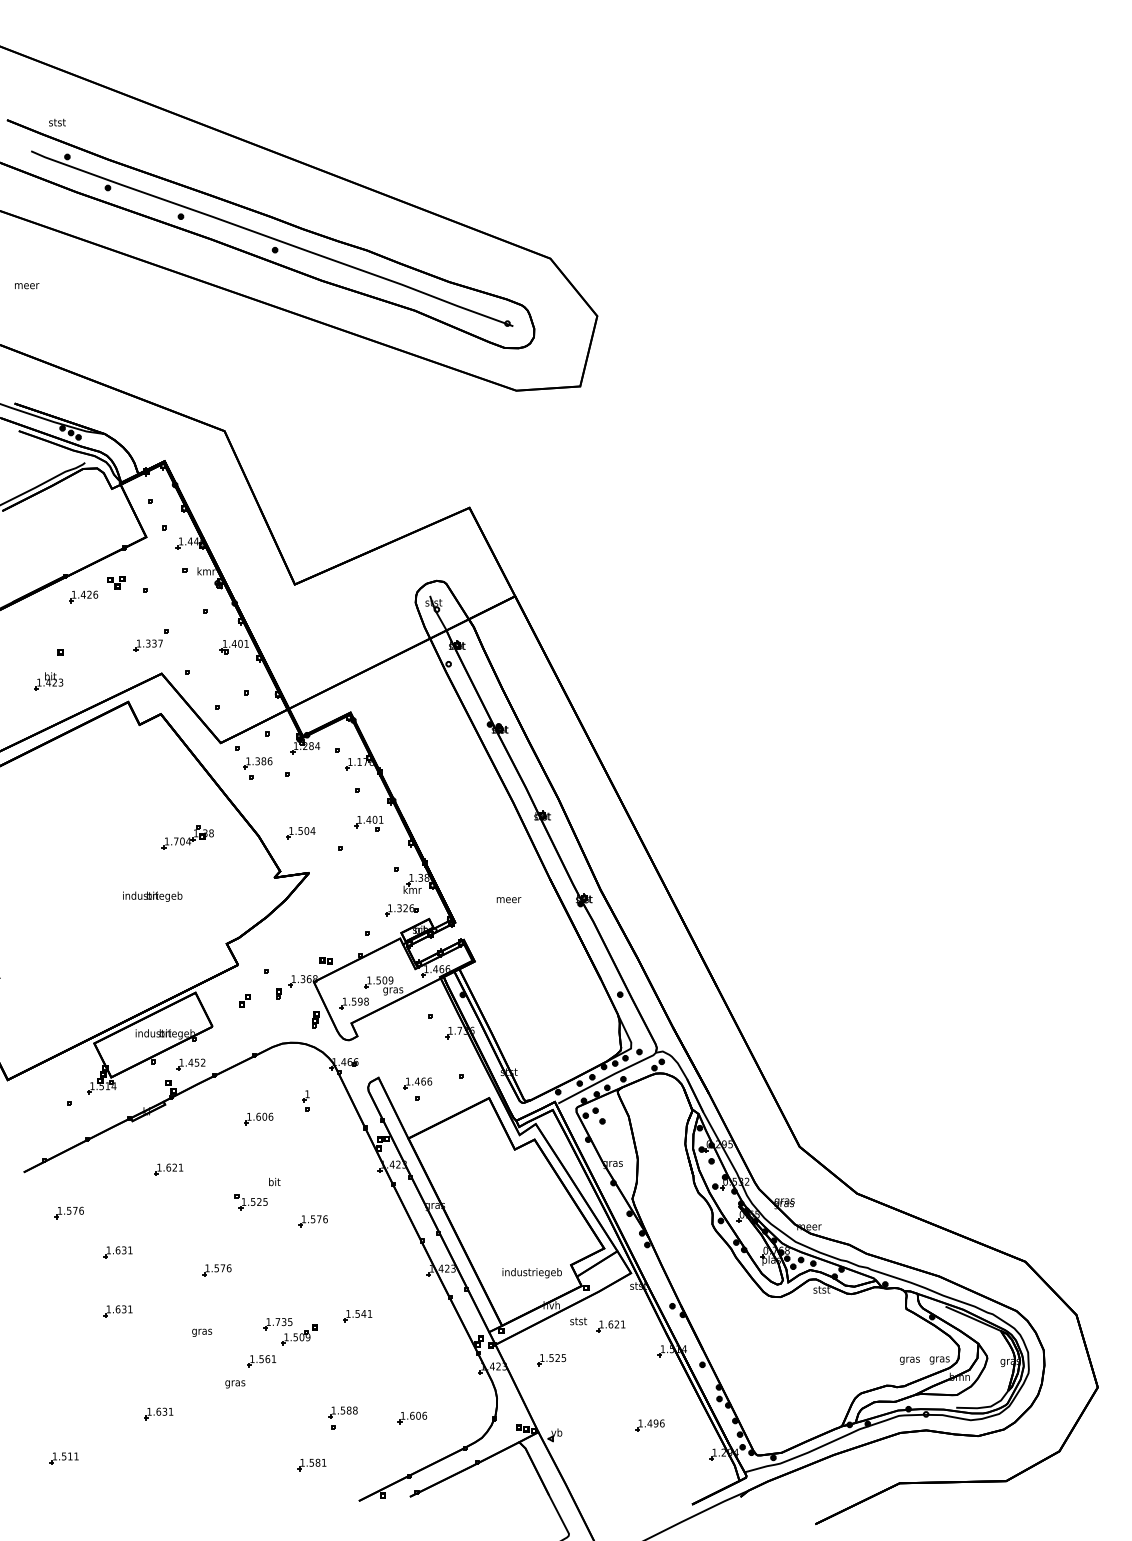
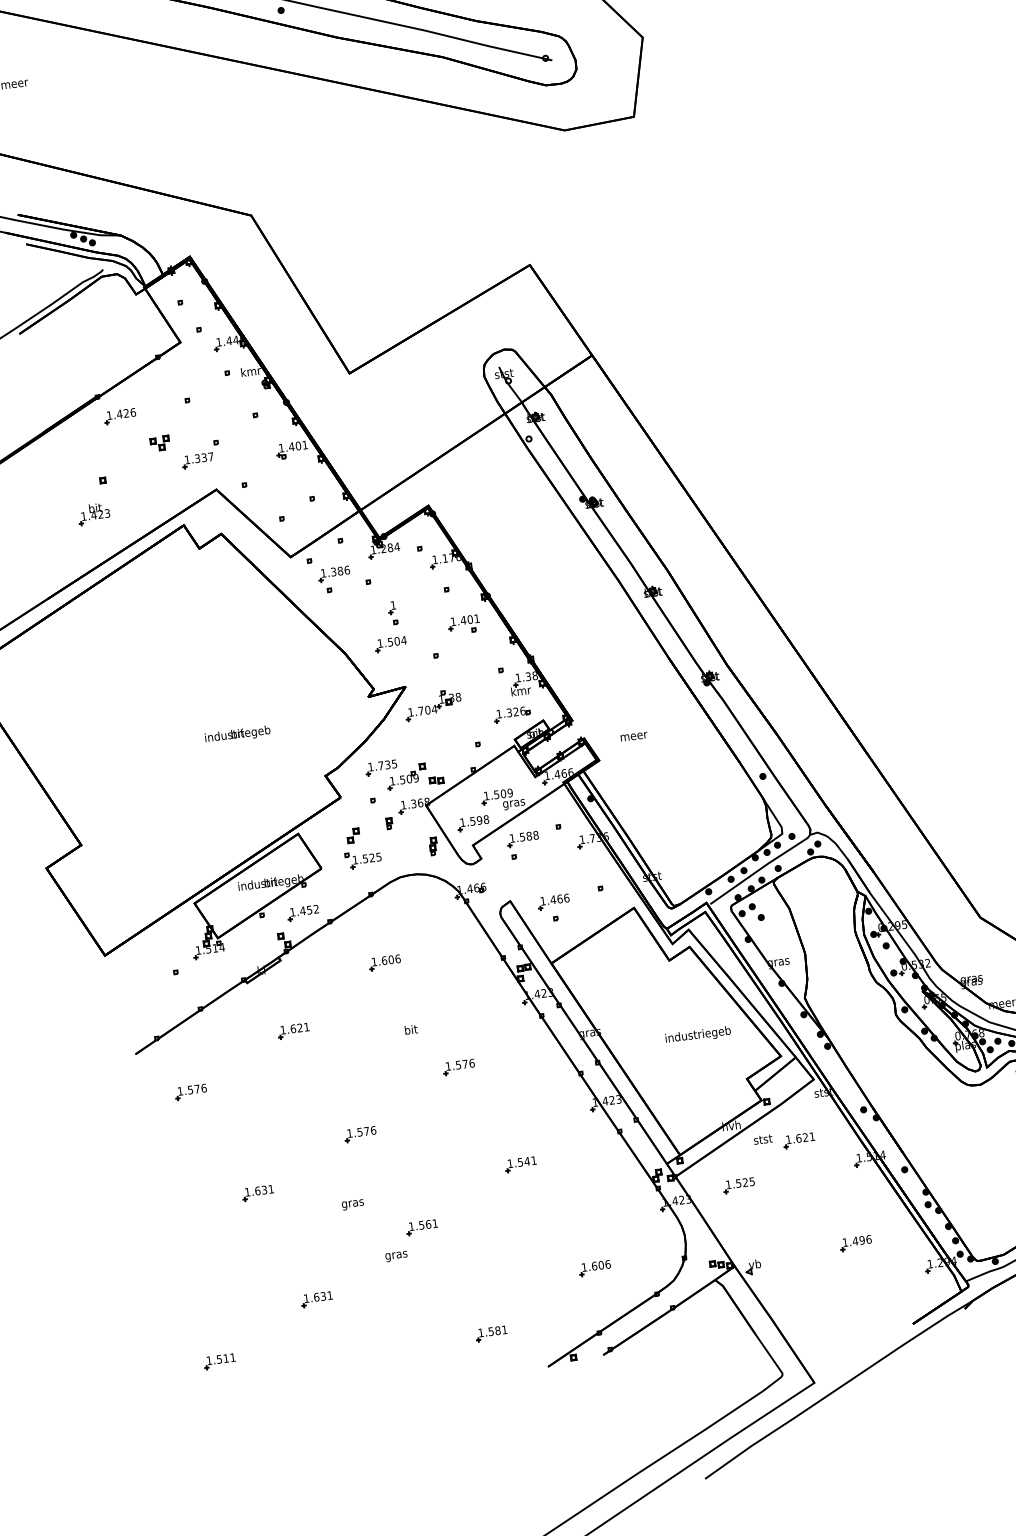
part: (116, 582) -> (160, 443), moved
part: (187, 837) -> (432, 705), moved
text: (508, 900) -> (633, 737), moved
part: (305, 1100) -> (392, 612), moved
part: (250, 1202) -> (362, 859), moved
part: (117, 1252) -> (249, 1128), removed
text: (531, 1273) -> (697, 1035), moved
part: (290, 1331) -> (396, 774), moved
part: (342, 1417) -> (522, 844), moved

